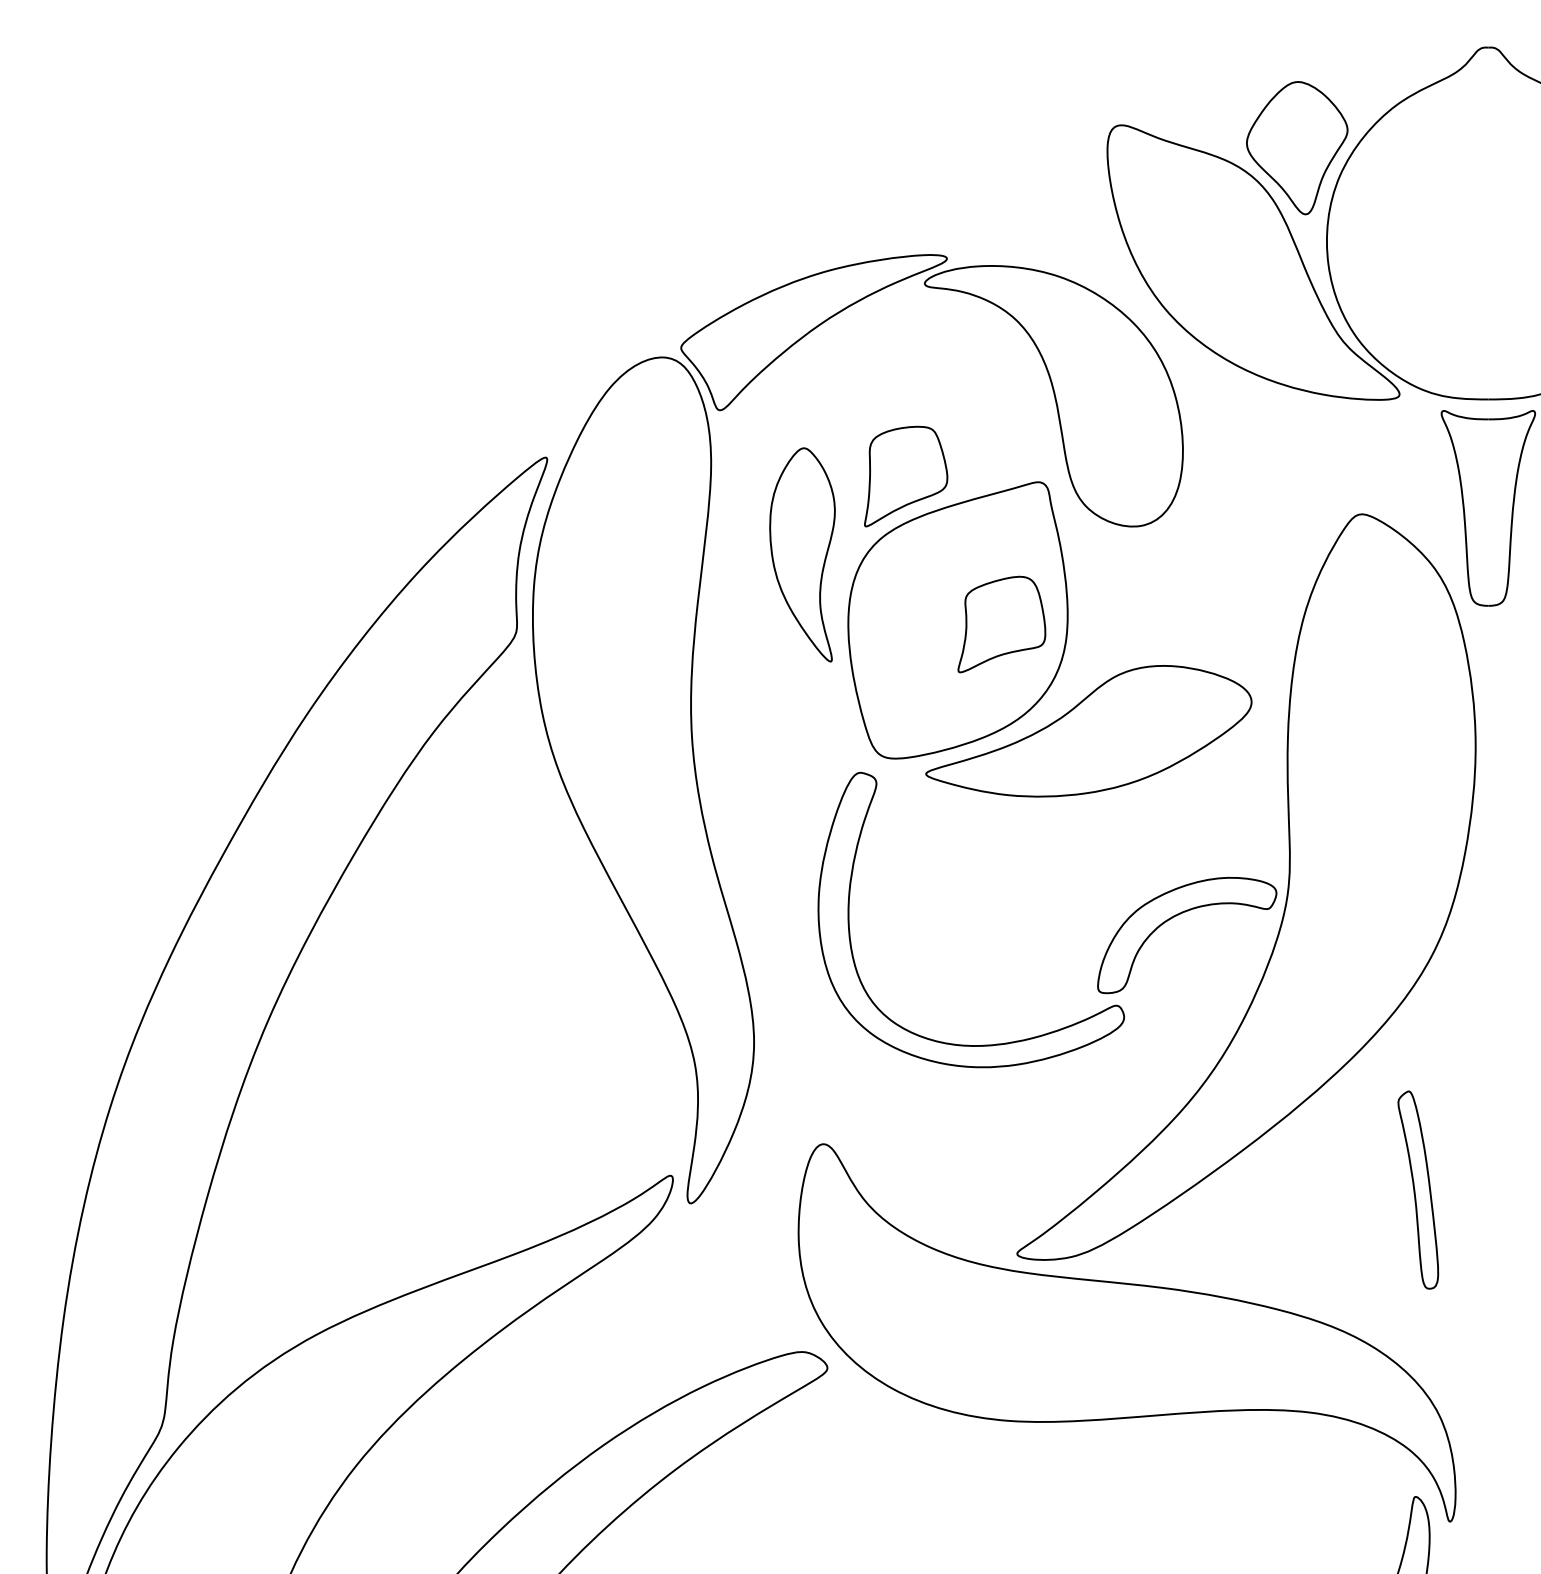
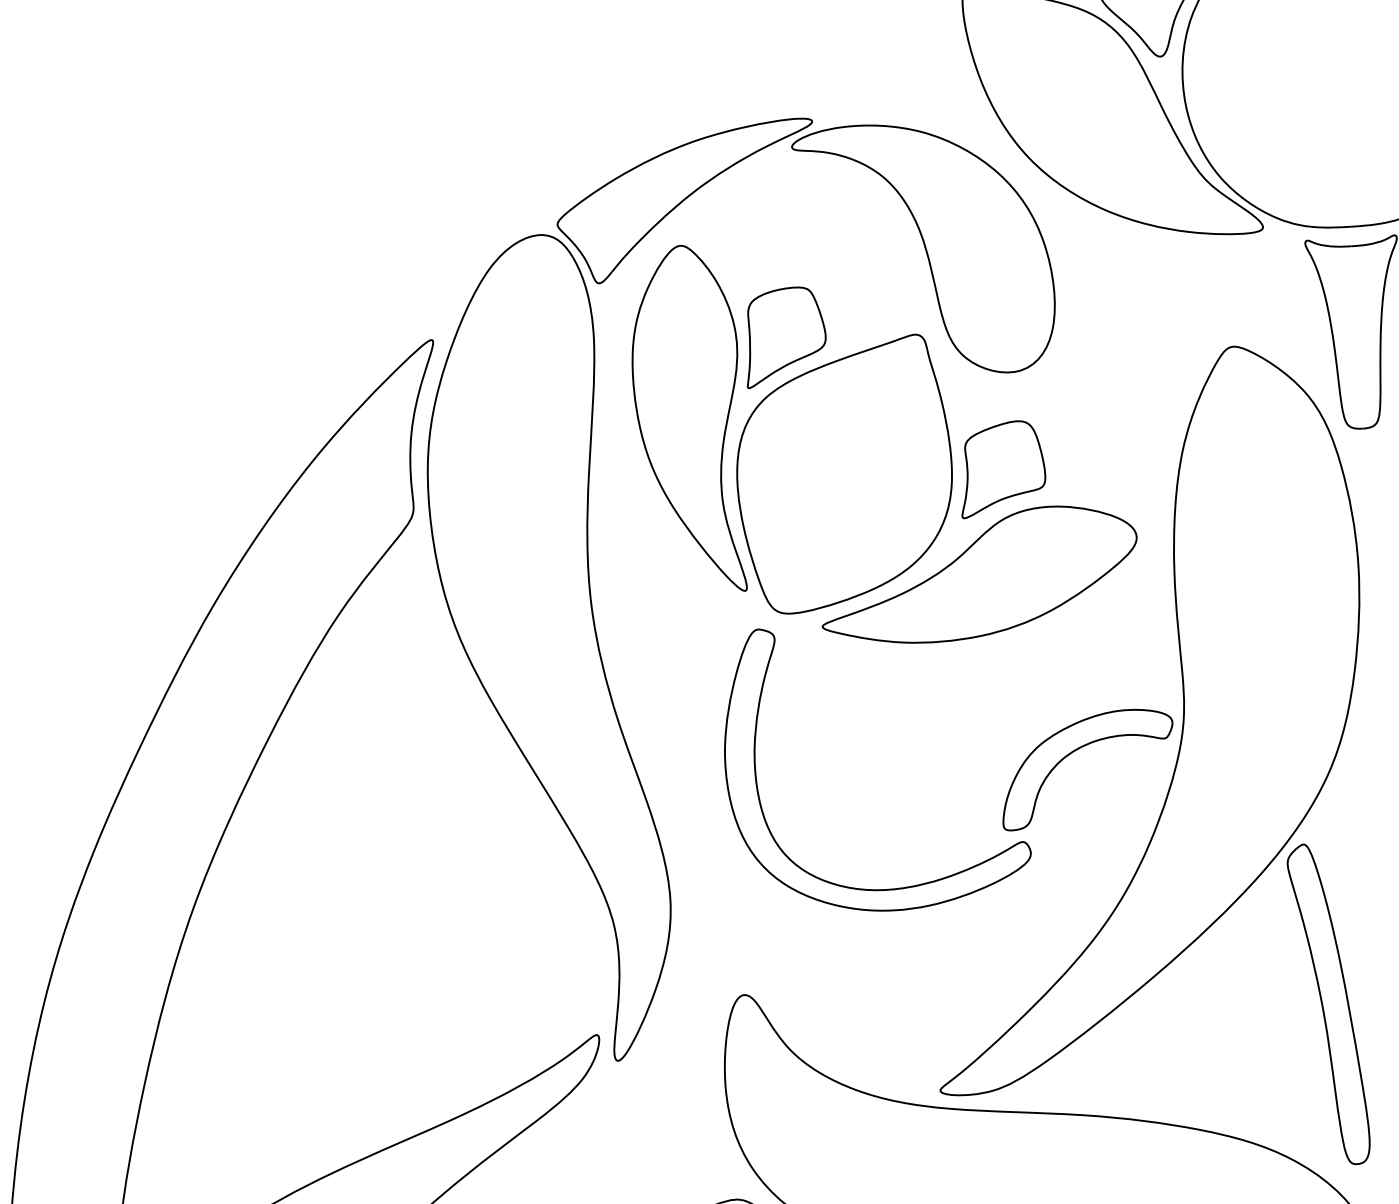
part: (802, 554) -> (688, 419), size x1.67
part: (1001, 624) -> (1001, 469), moved
part: (1418, 1189) -> (1329, 1003), size x1.67

